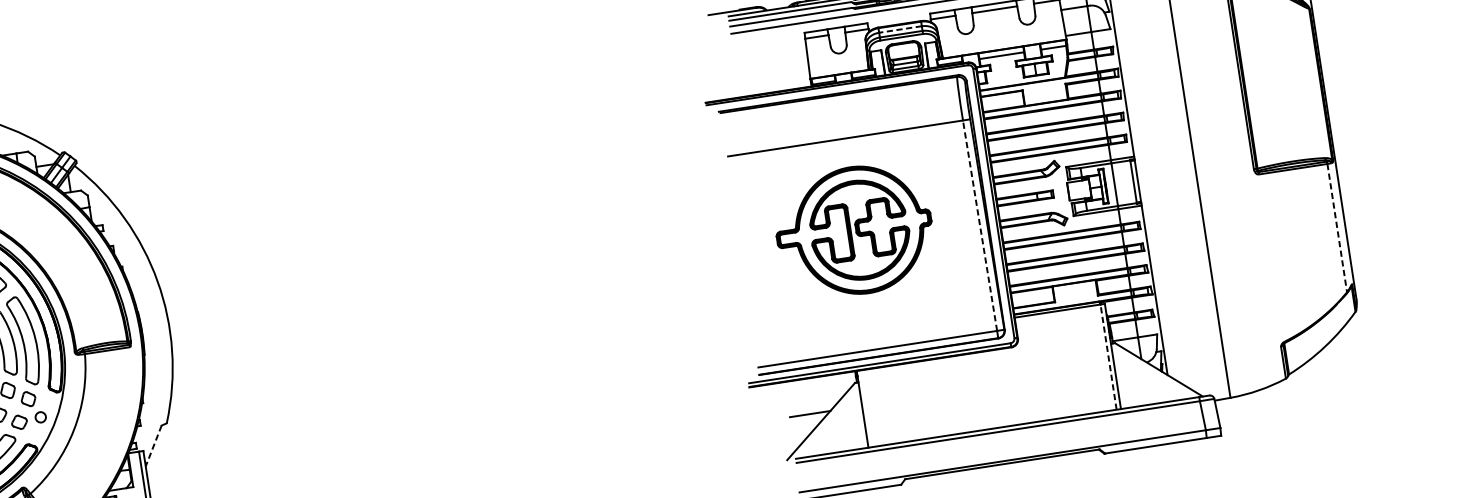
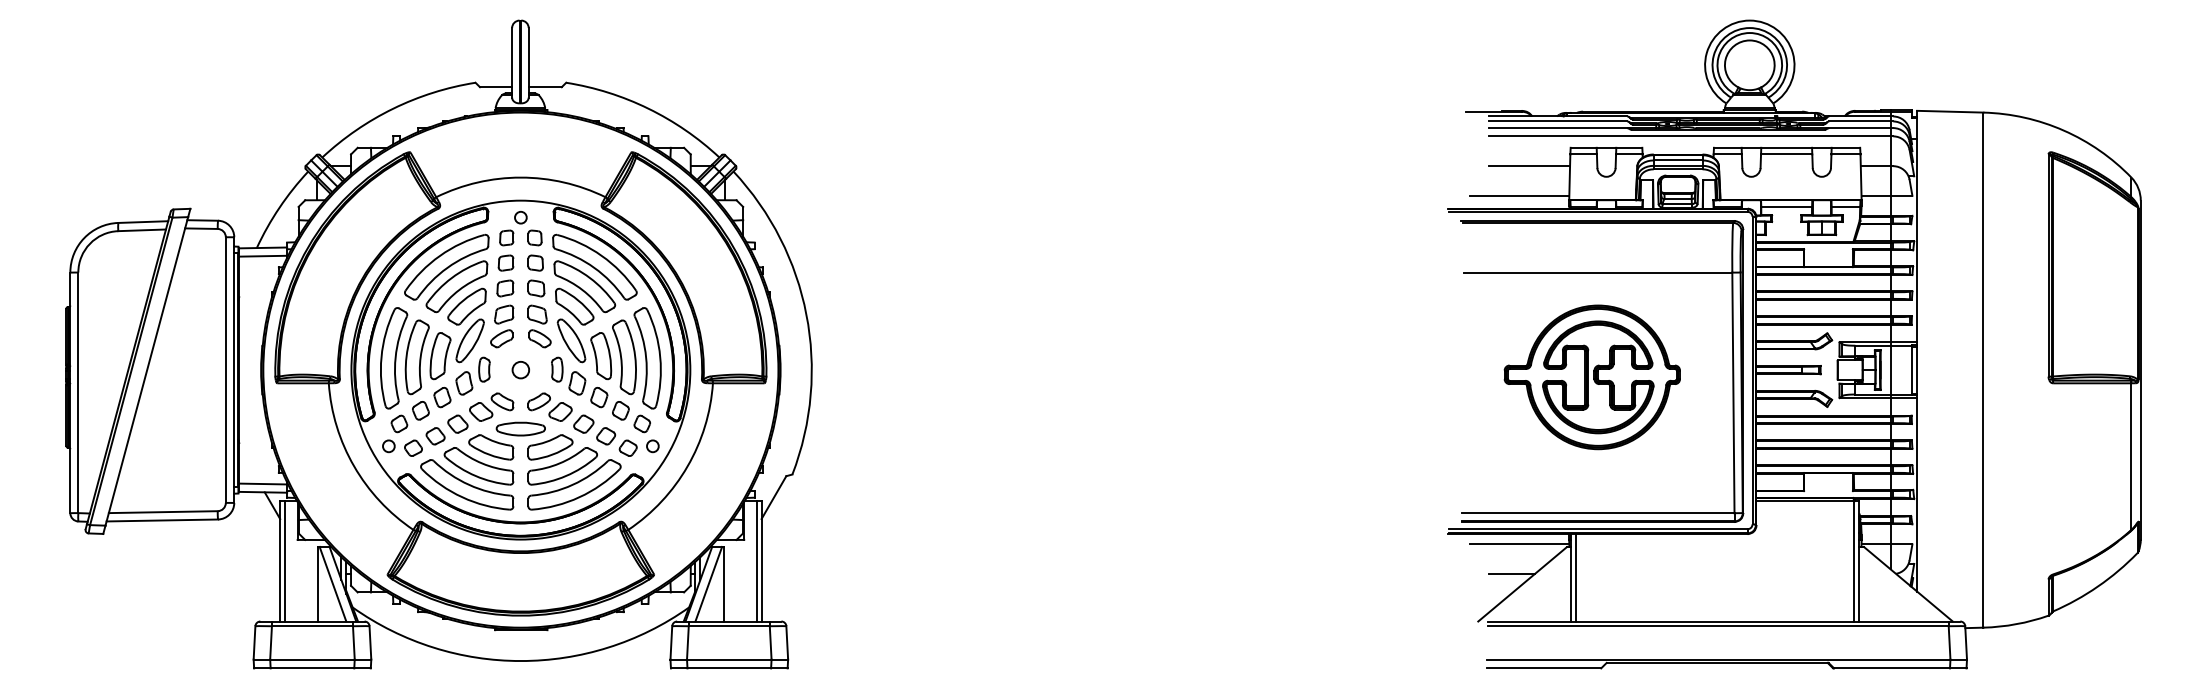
line: (899, 29) -> (1677, 160), dashed -> solid
line: (771, 54) -> (1529, 166), added
line: (766, 81) -> (1519, 195), added
line: (980, 225) -> (1733, 392), dashed -> solid
line: (1337, 228) -> (2131, 457), dashed -> solid
line: (1108, 356) -> (1854, 560), dashed -> solid
line: (813, 387) -> (1519, 544), added
line: (867, 408) -> (1576, 577), added
line: (153, 445) -> (773, 497), dashed -> solid

